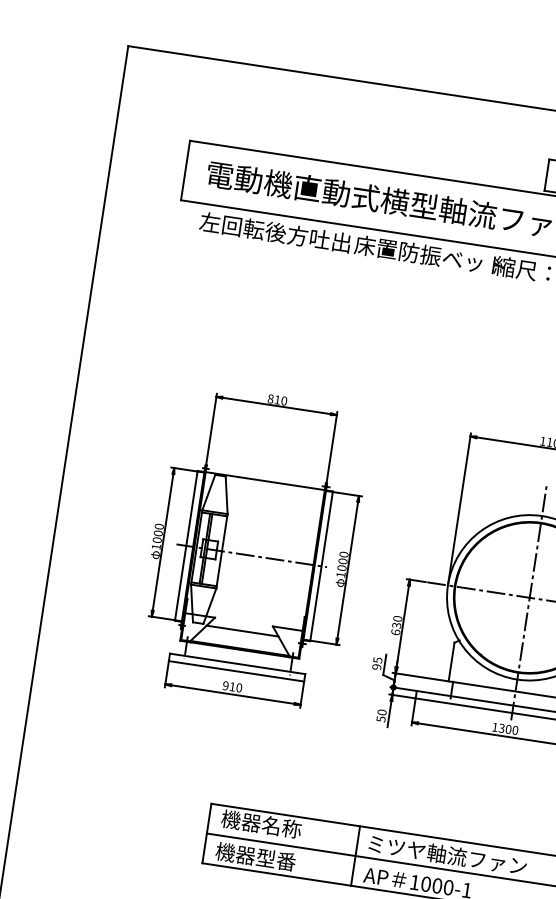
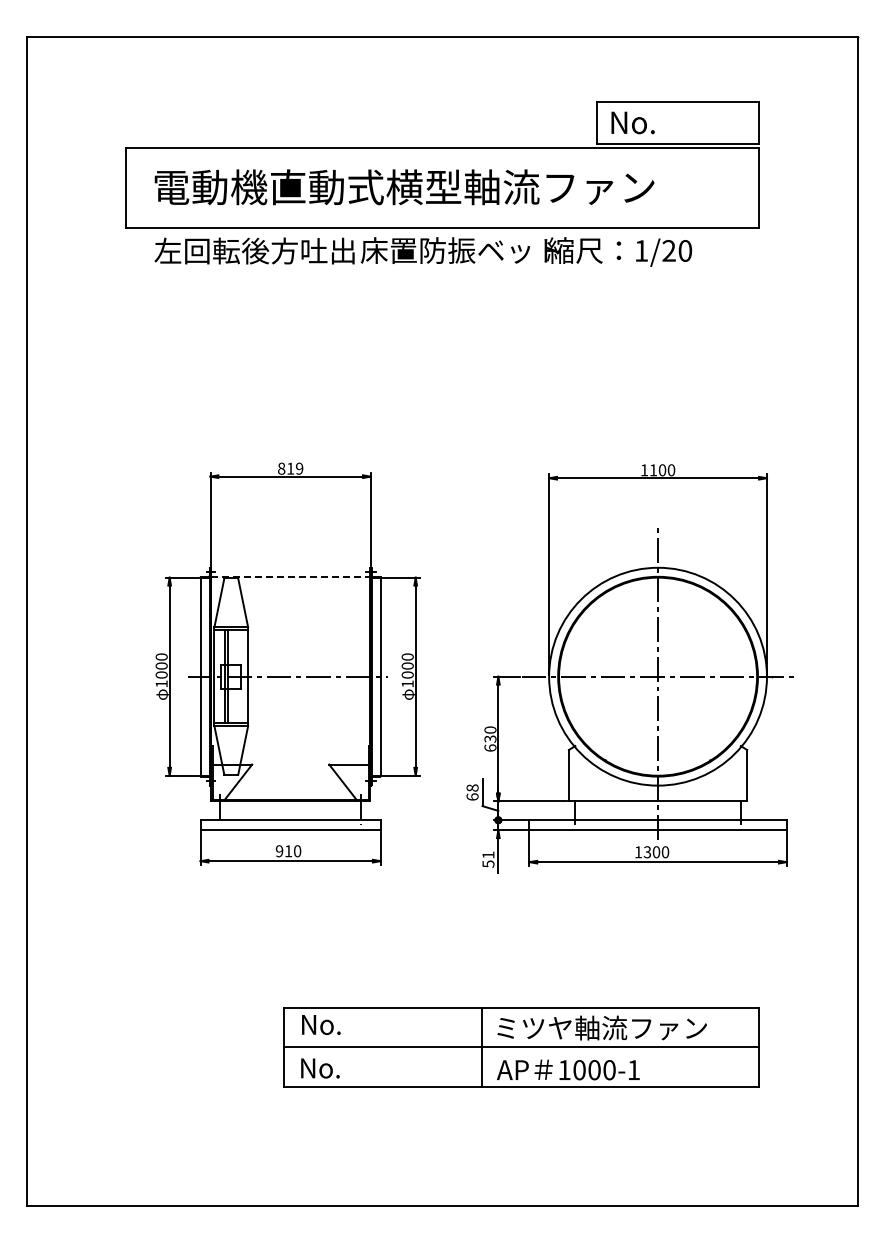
text: (284, 400) -> (299, 468), 810 -> 819
line: (265, 480) -> (291, 576), solid -> dashed
line: (242, 631) -> (290, 776), removed
text: (377, 663) -> (472, 792), 95 -> 68
text: (382, 712) -> (488, 854), 50 -> 51
text: (261, 824) -> (353, 1024), 機器名称 -> No.
text: (255, 856) -> (352, 1067), 機器型番 -> No.

